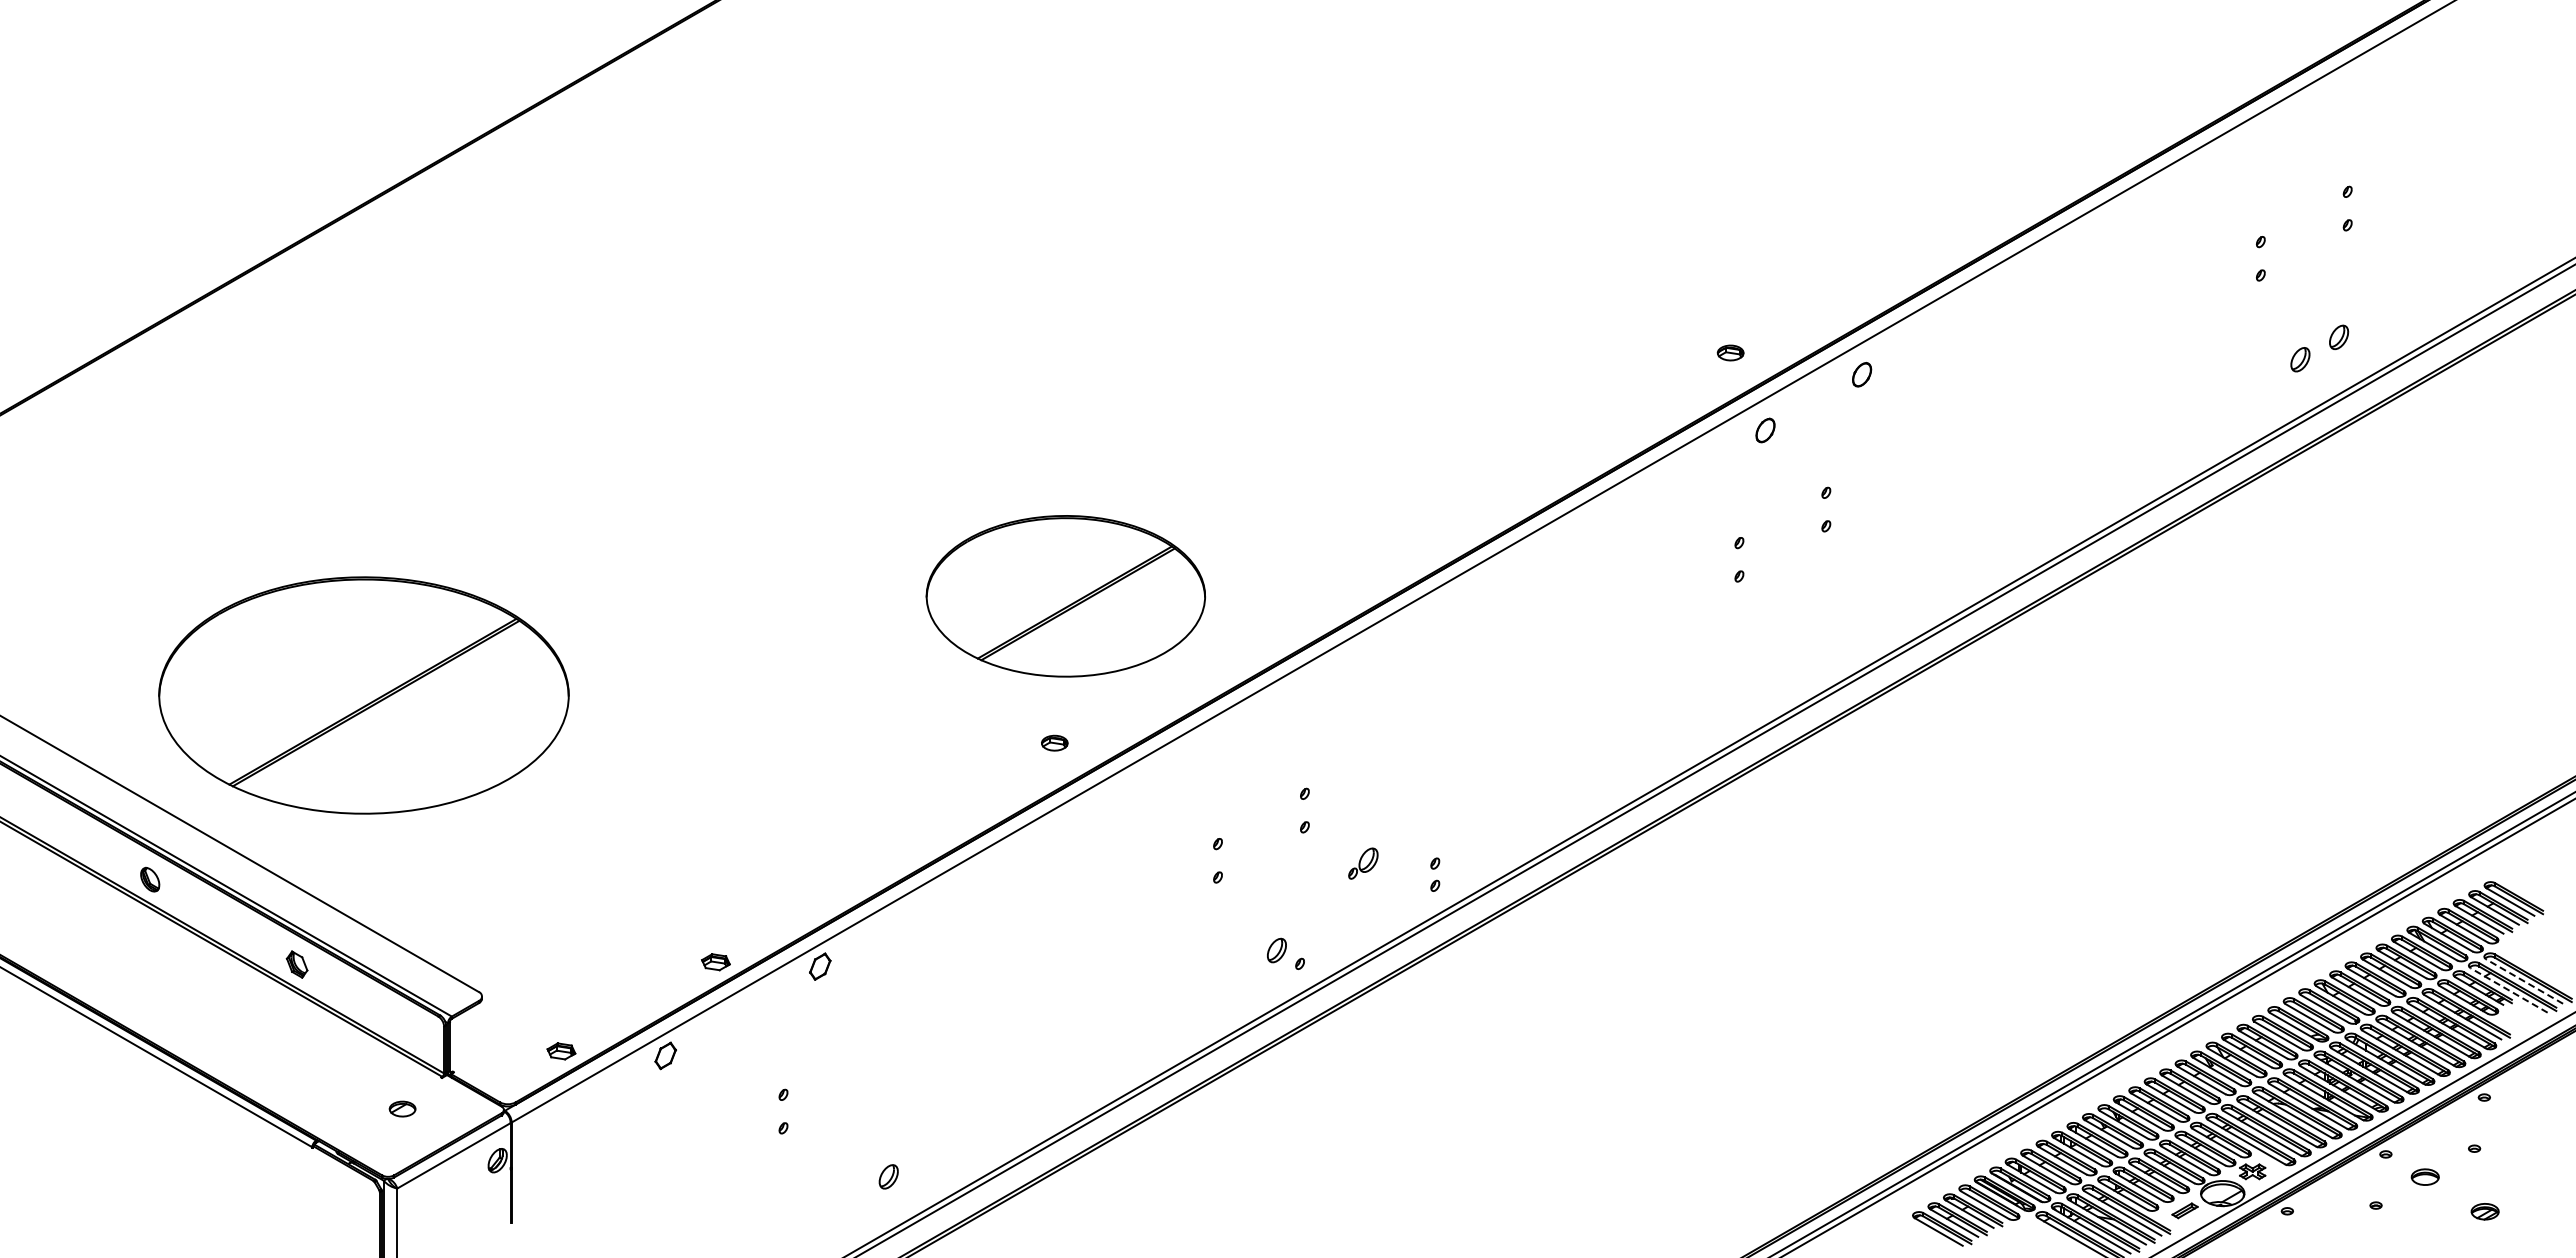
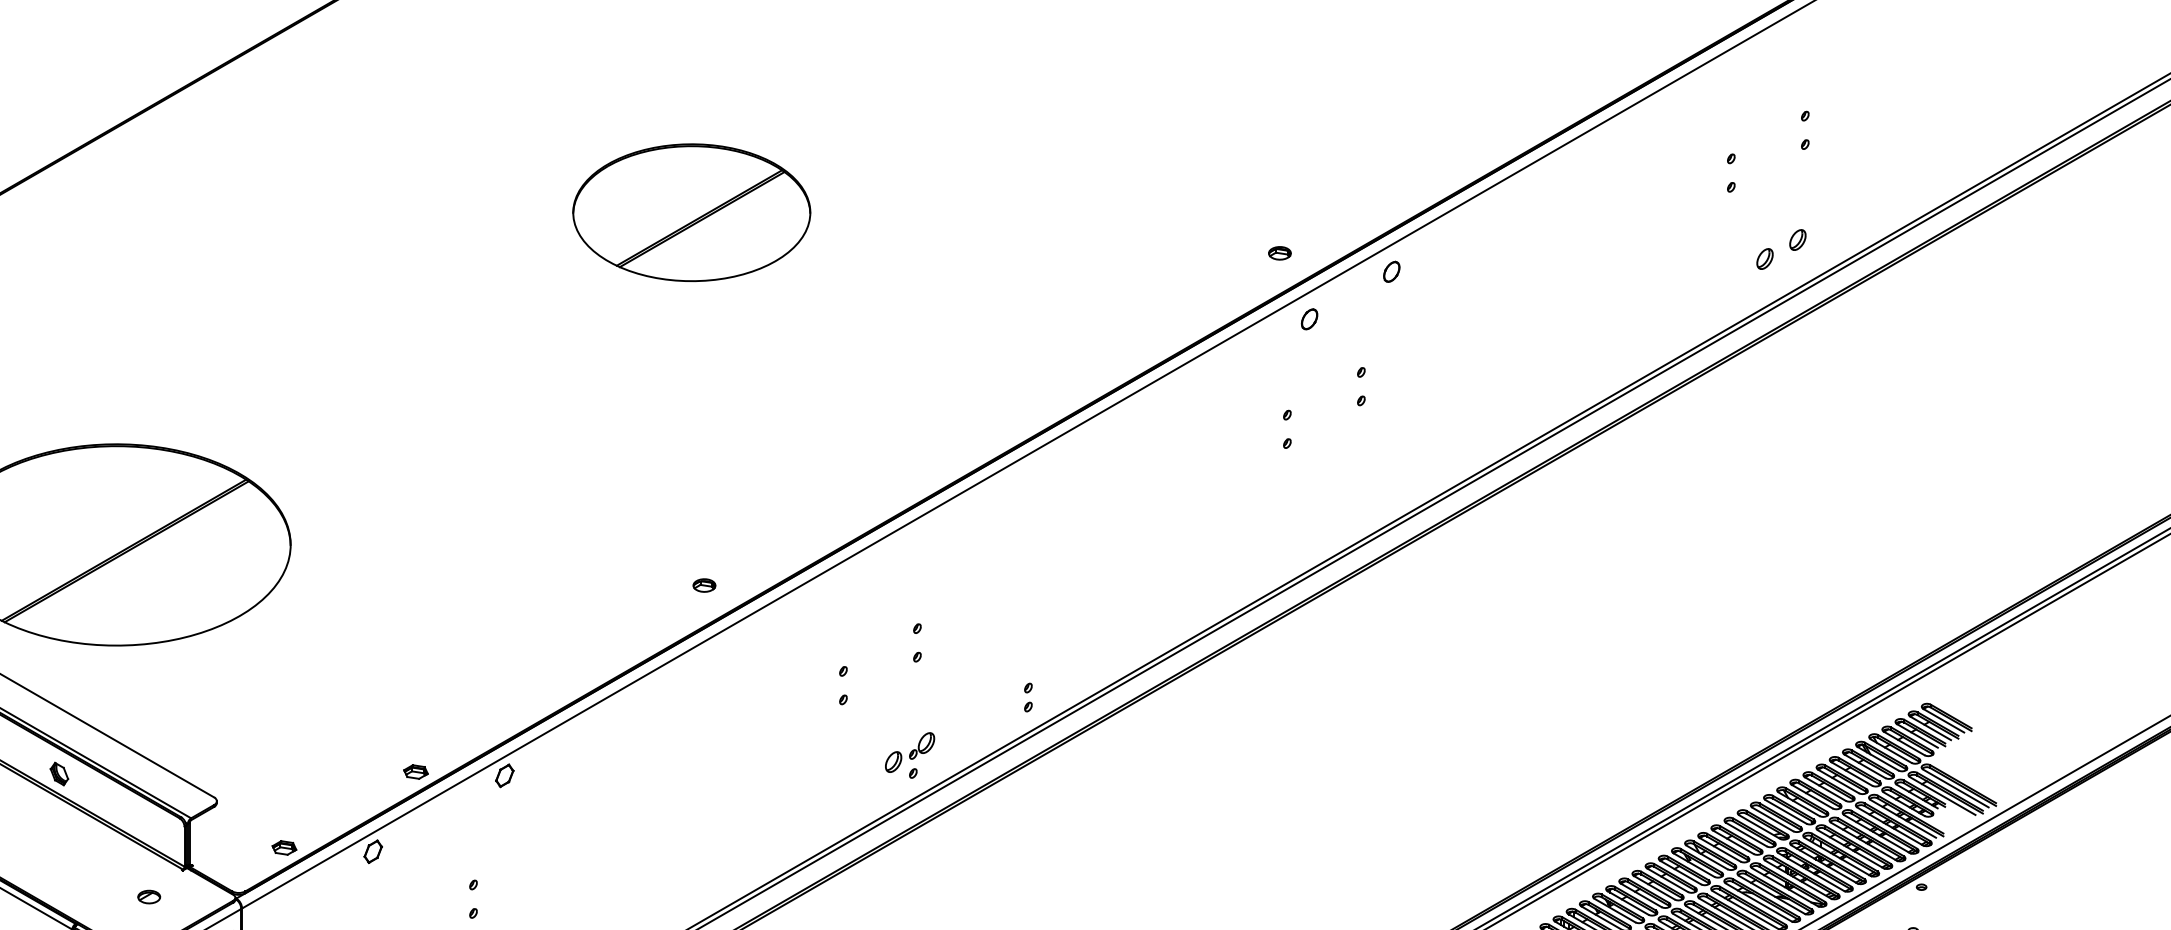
part: (1065, 596) -> (691, 212), moved
part: (1363, 863) -> (922, 745), moved
line: (2524, 981) -> (1955, 788), dashed -> solid
line: (2508, 990) -> (1942, 796), dashed -> solid

